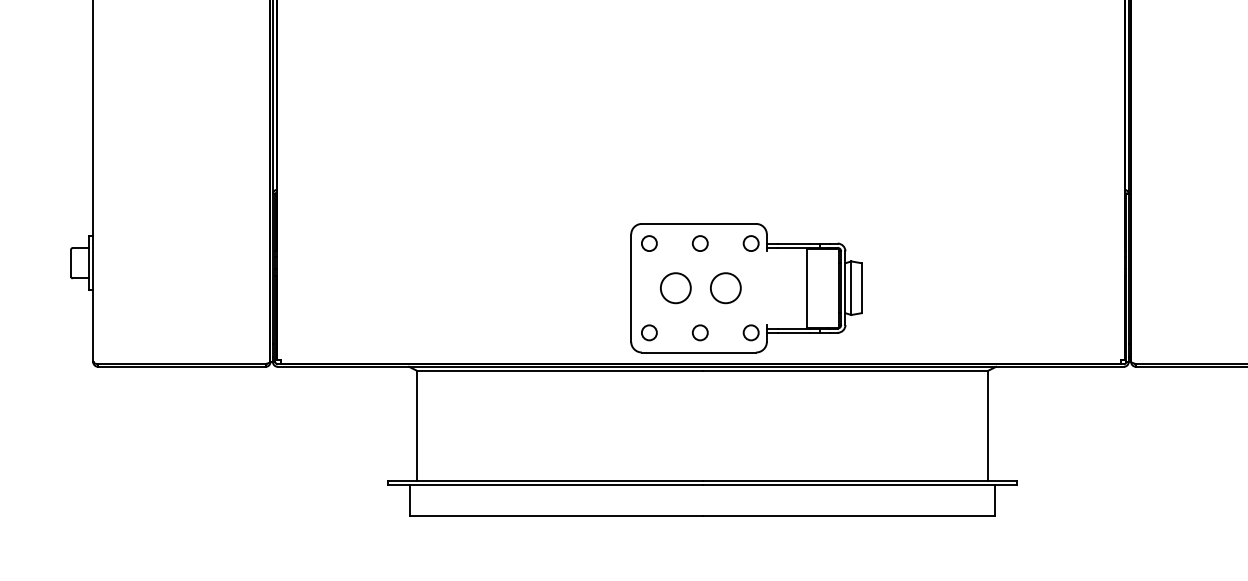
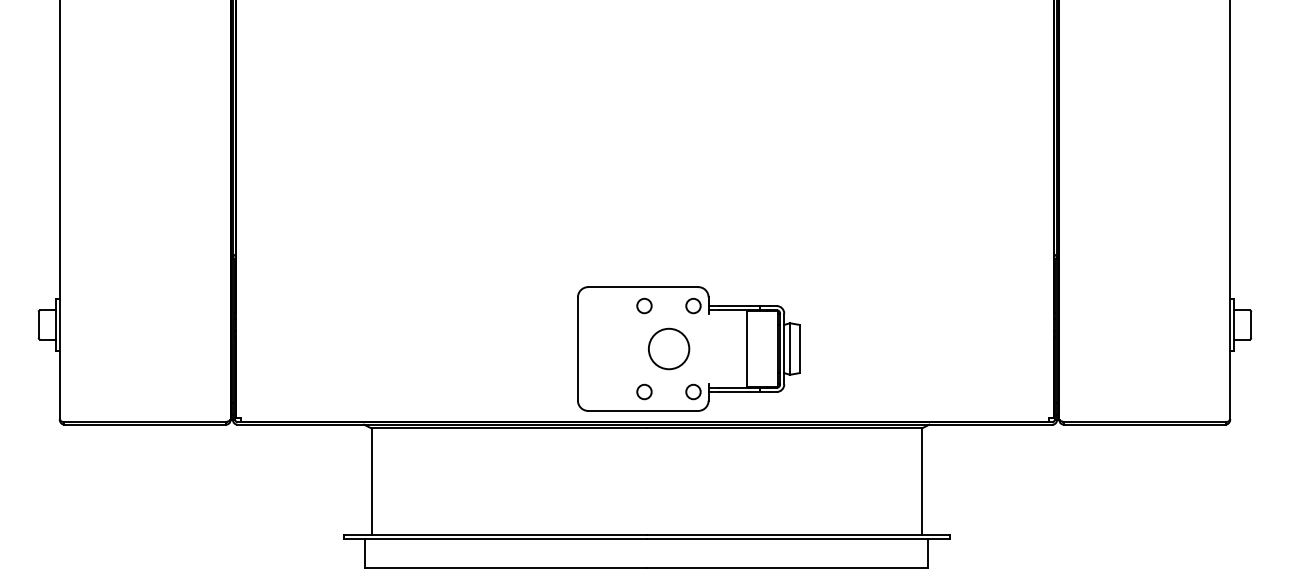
circle: (649, 243) -> (595, 305), removed
circle: (675, 287) -> (620, 348), removed
circle: (725, 287) -> (668, 348), size x1.4
circle: (649, 332) -> (595, 391), removed

